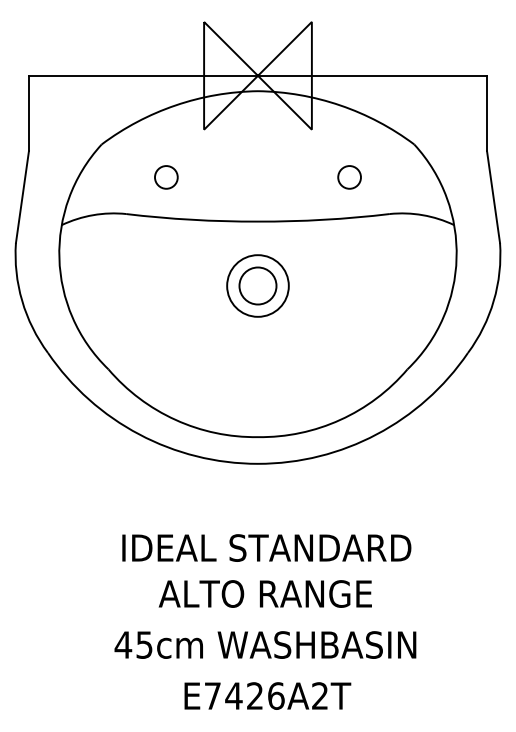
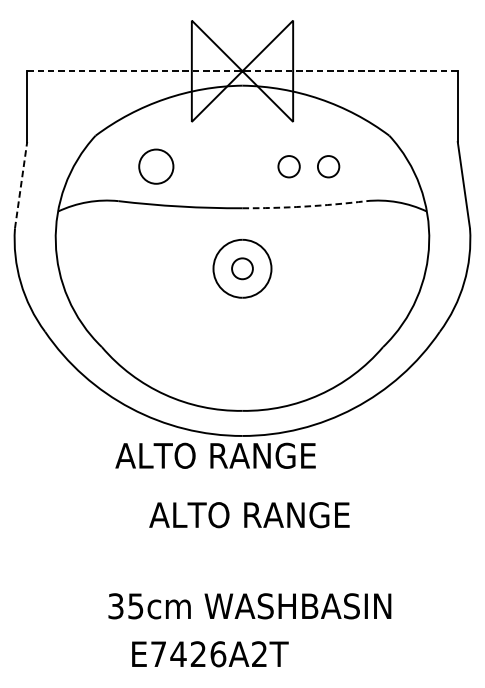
line: (258, 75) -> (242, 70), solid -> dashed
circle: (166, 177) -> (156, 166), size x1.6
circle: (307, 177) -> (289, 166), added
line: (22, 196) -> (21, 184), solid -> dashed
arc: (324, 219) -> (305, 206), solid -> dashed
circle: (257, 285) -> (242, 268), size x0.6
text: (266, 547) -> (250, 514), IDEAL STANDARD -> ALTO RANGE
text: (264, 593) -> (214, 455), moved
text: (123, 644) -> (116, 605), 45cm -> 35cm
text: (267, 695) -> (210, 653), moved

